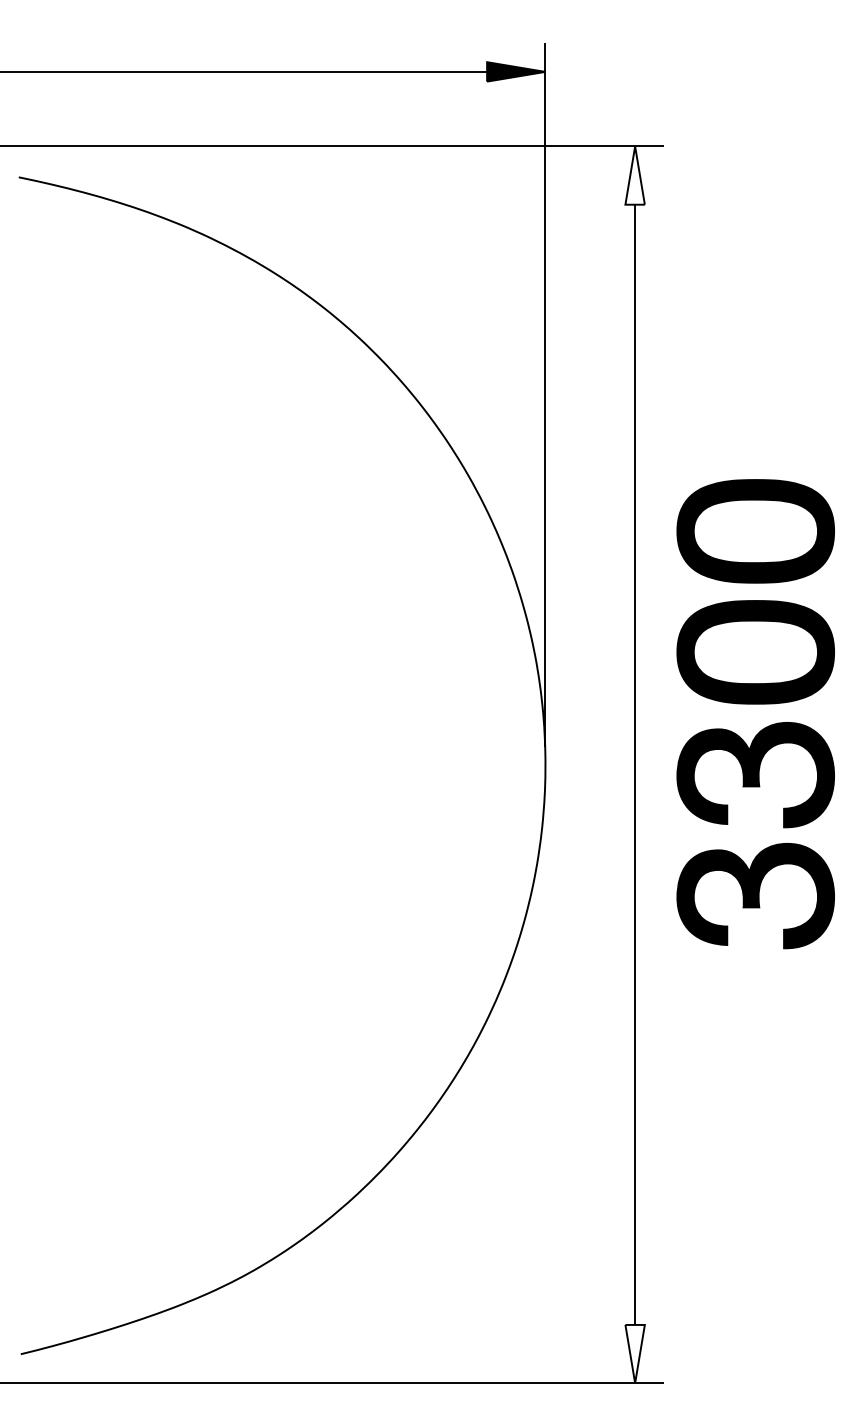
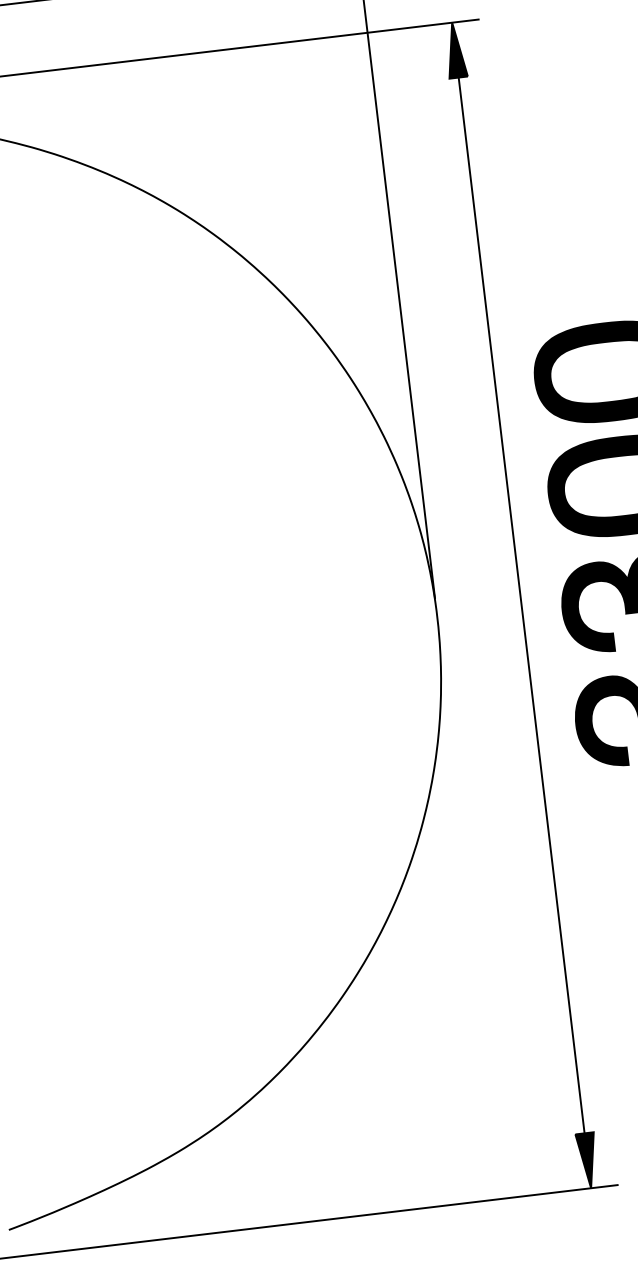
fill: (634, 175) -> (454, 50), added
fill: (634, 1353) -> (587, 1160), added

